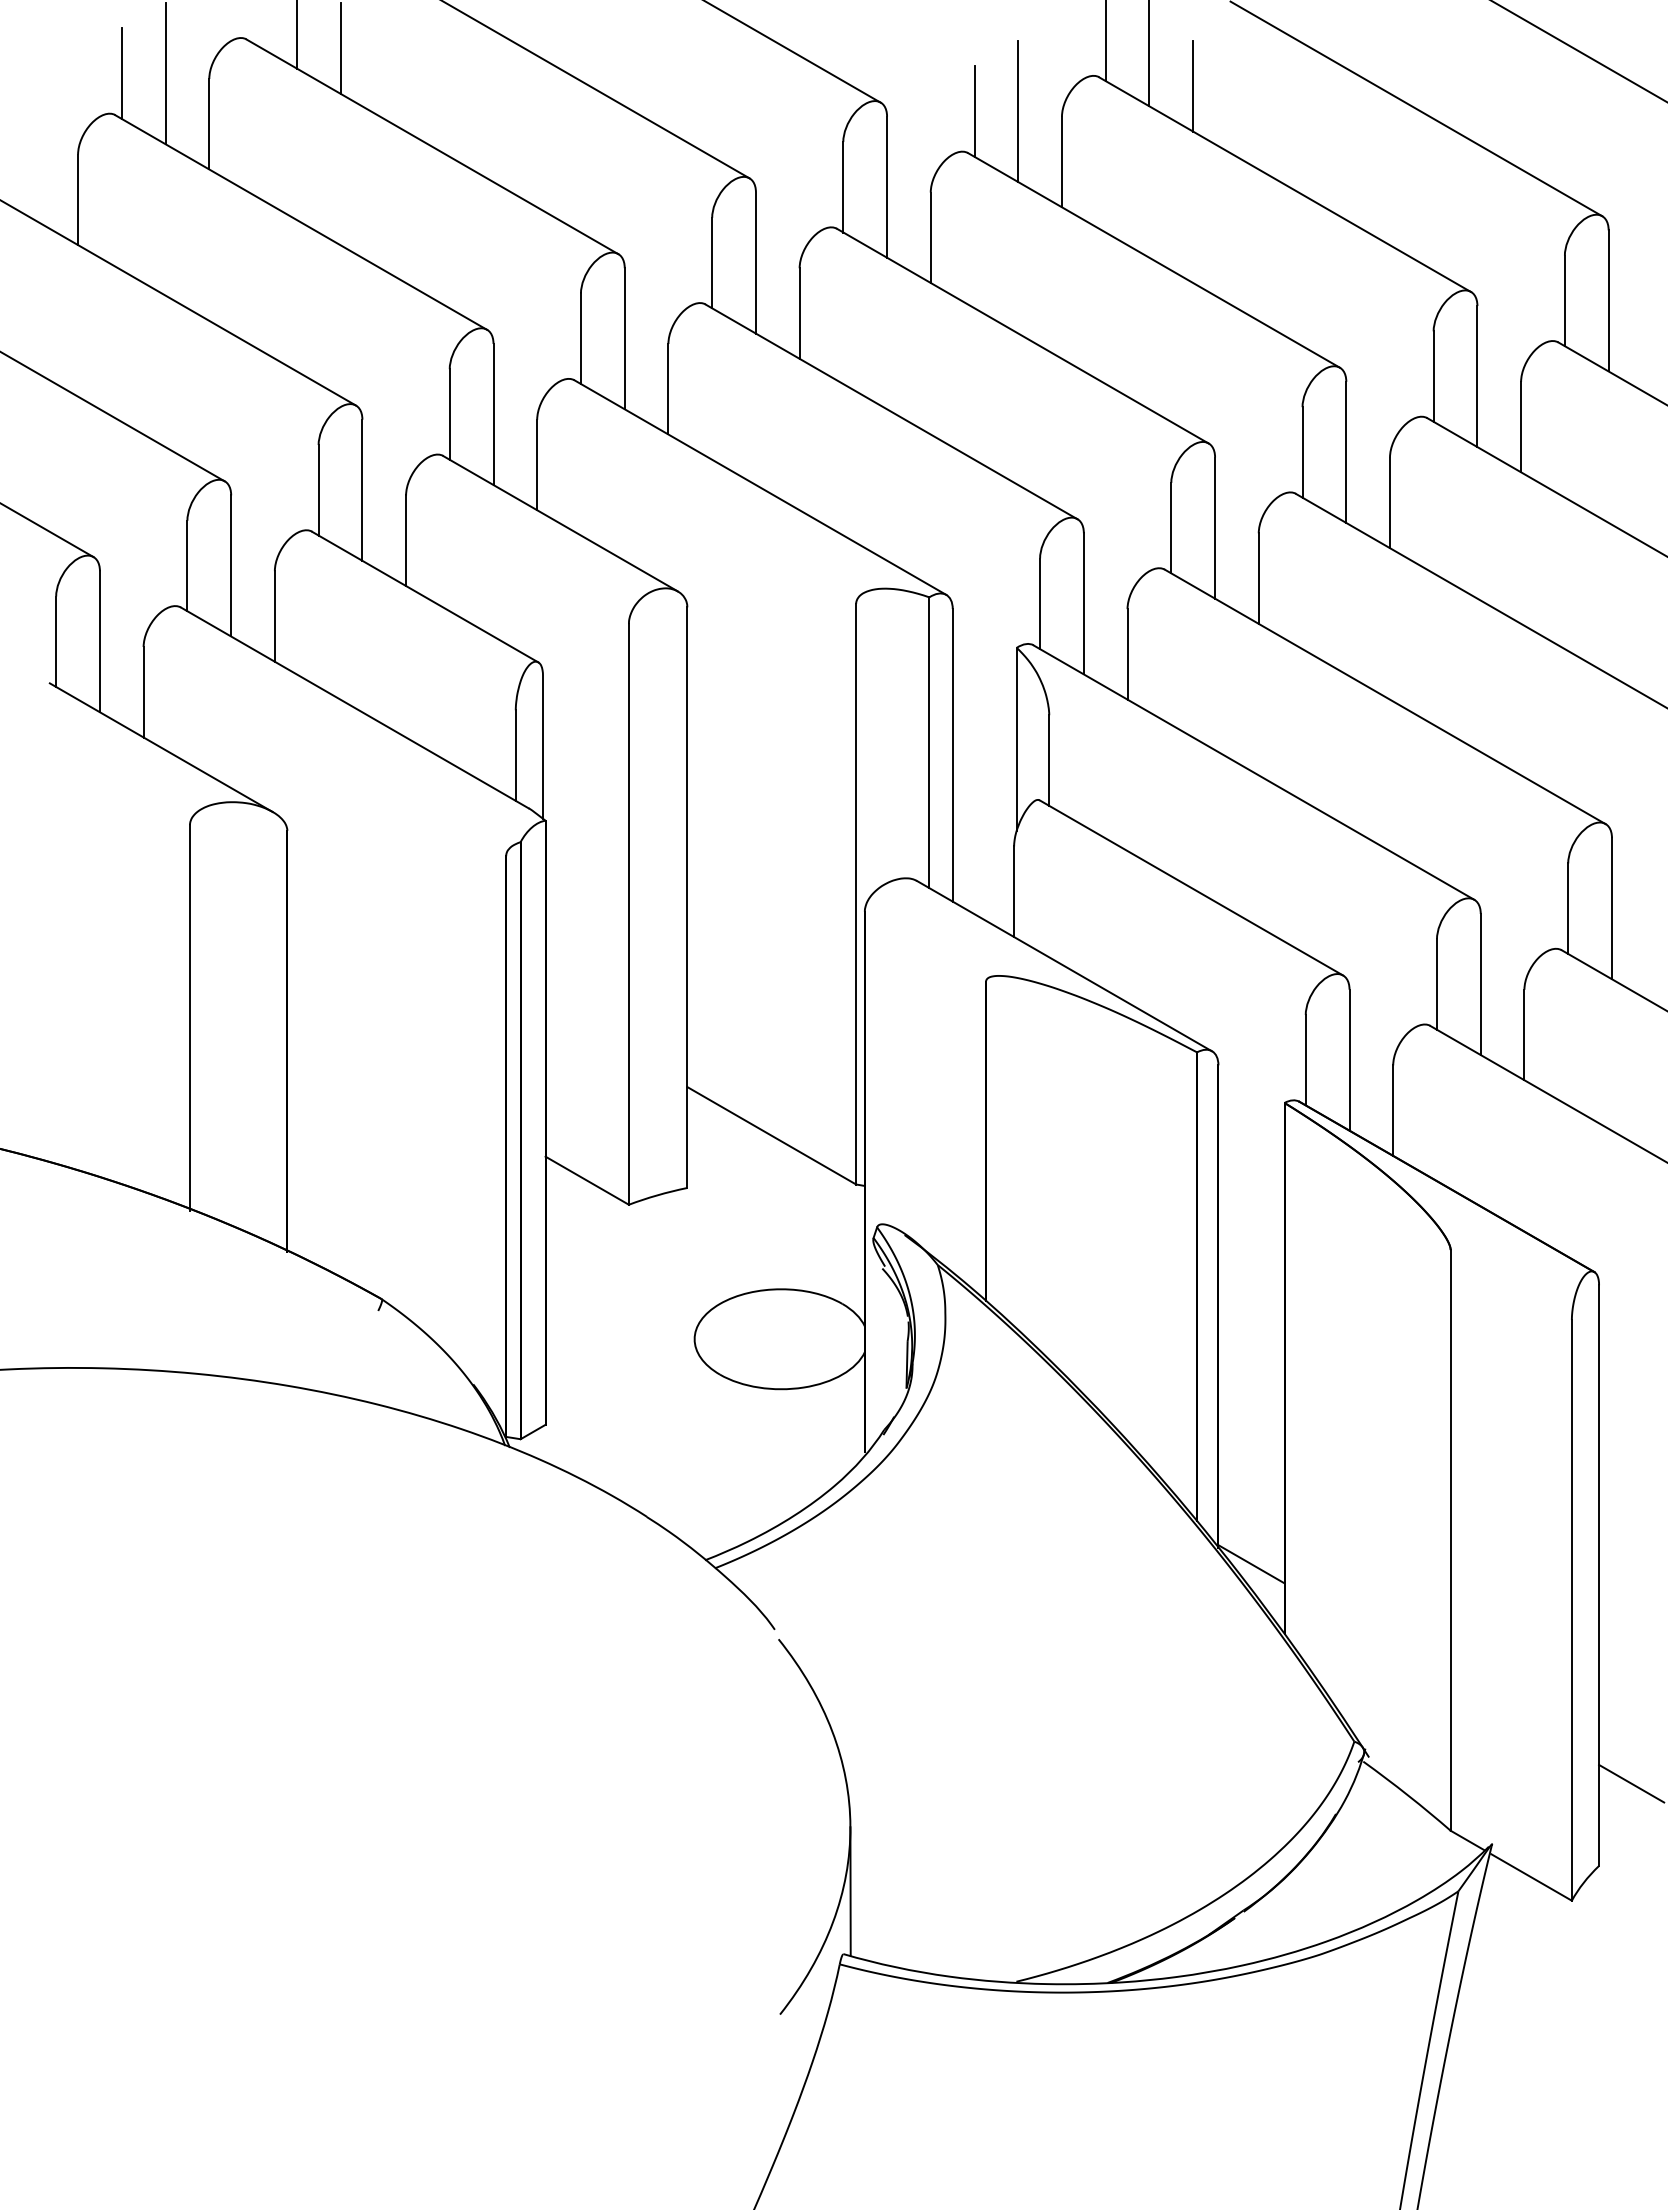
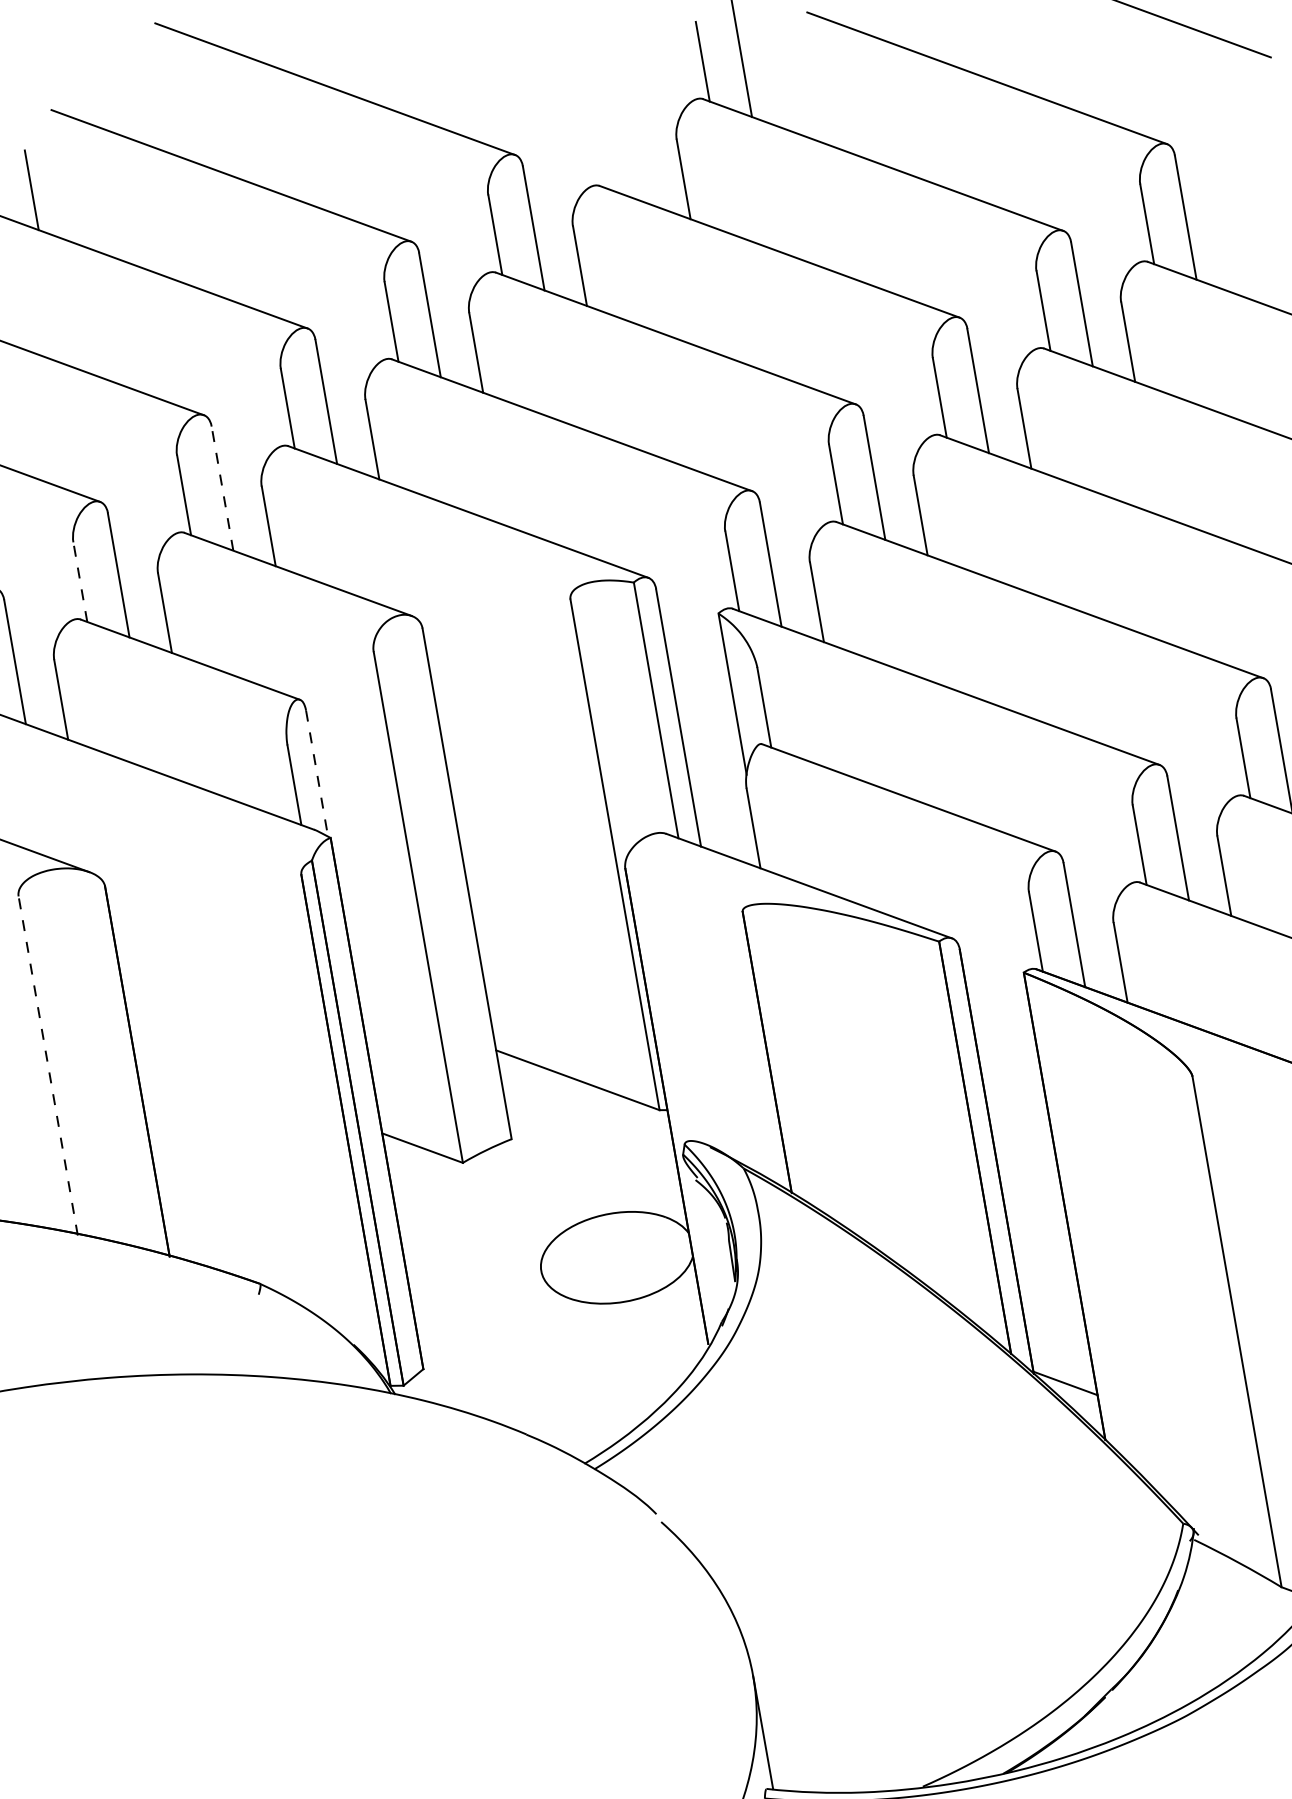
line: (1193, 86) -> (787, 92), removed
line: (974, 111) -> (598, 148), removed
line: (1018, 111) -> (637, 141), removed
line: (493, 414) -> (222, 488), solid -> dashed
line: (318, 489) -> (80, 581), solid -> dashed
line: (543, 747) -> (317, 773), solid -> dashed
line: (190, 1018) -> (48, 1066), solid -> dashed

